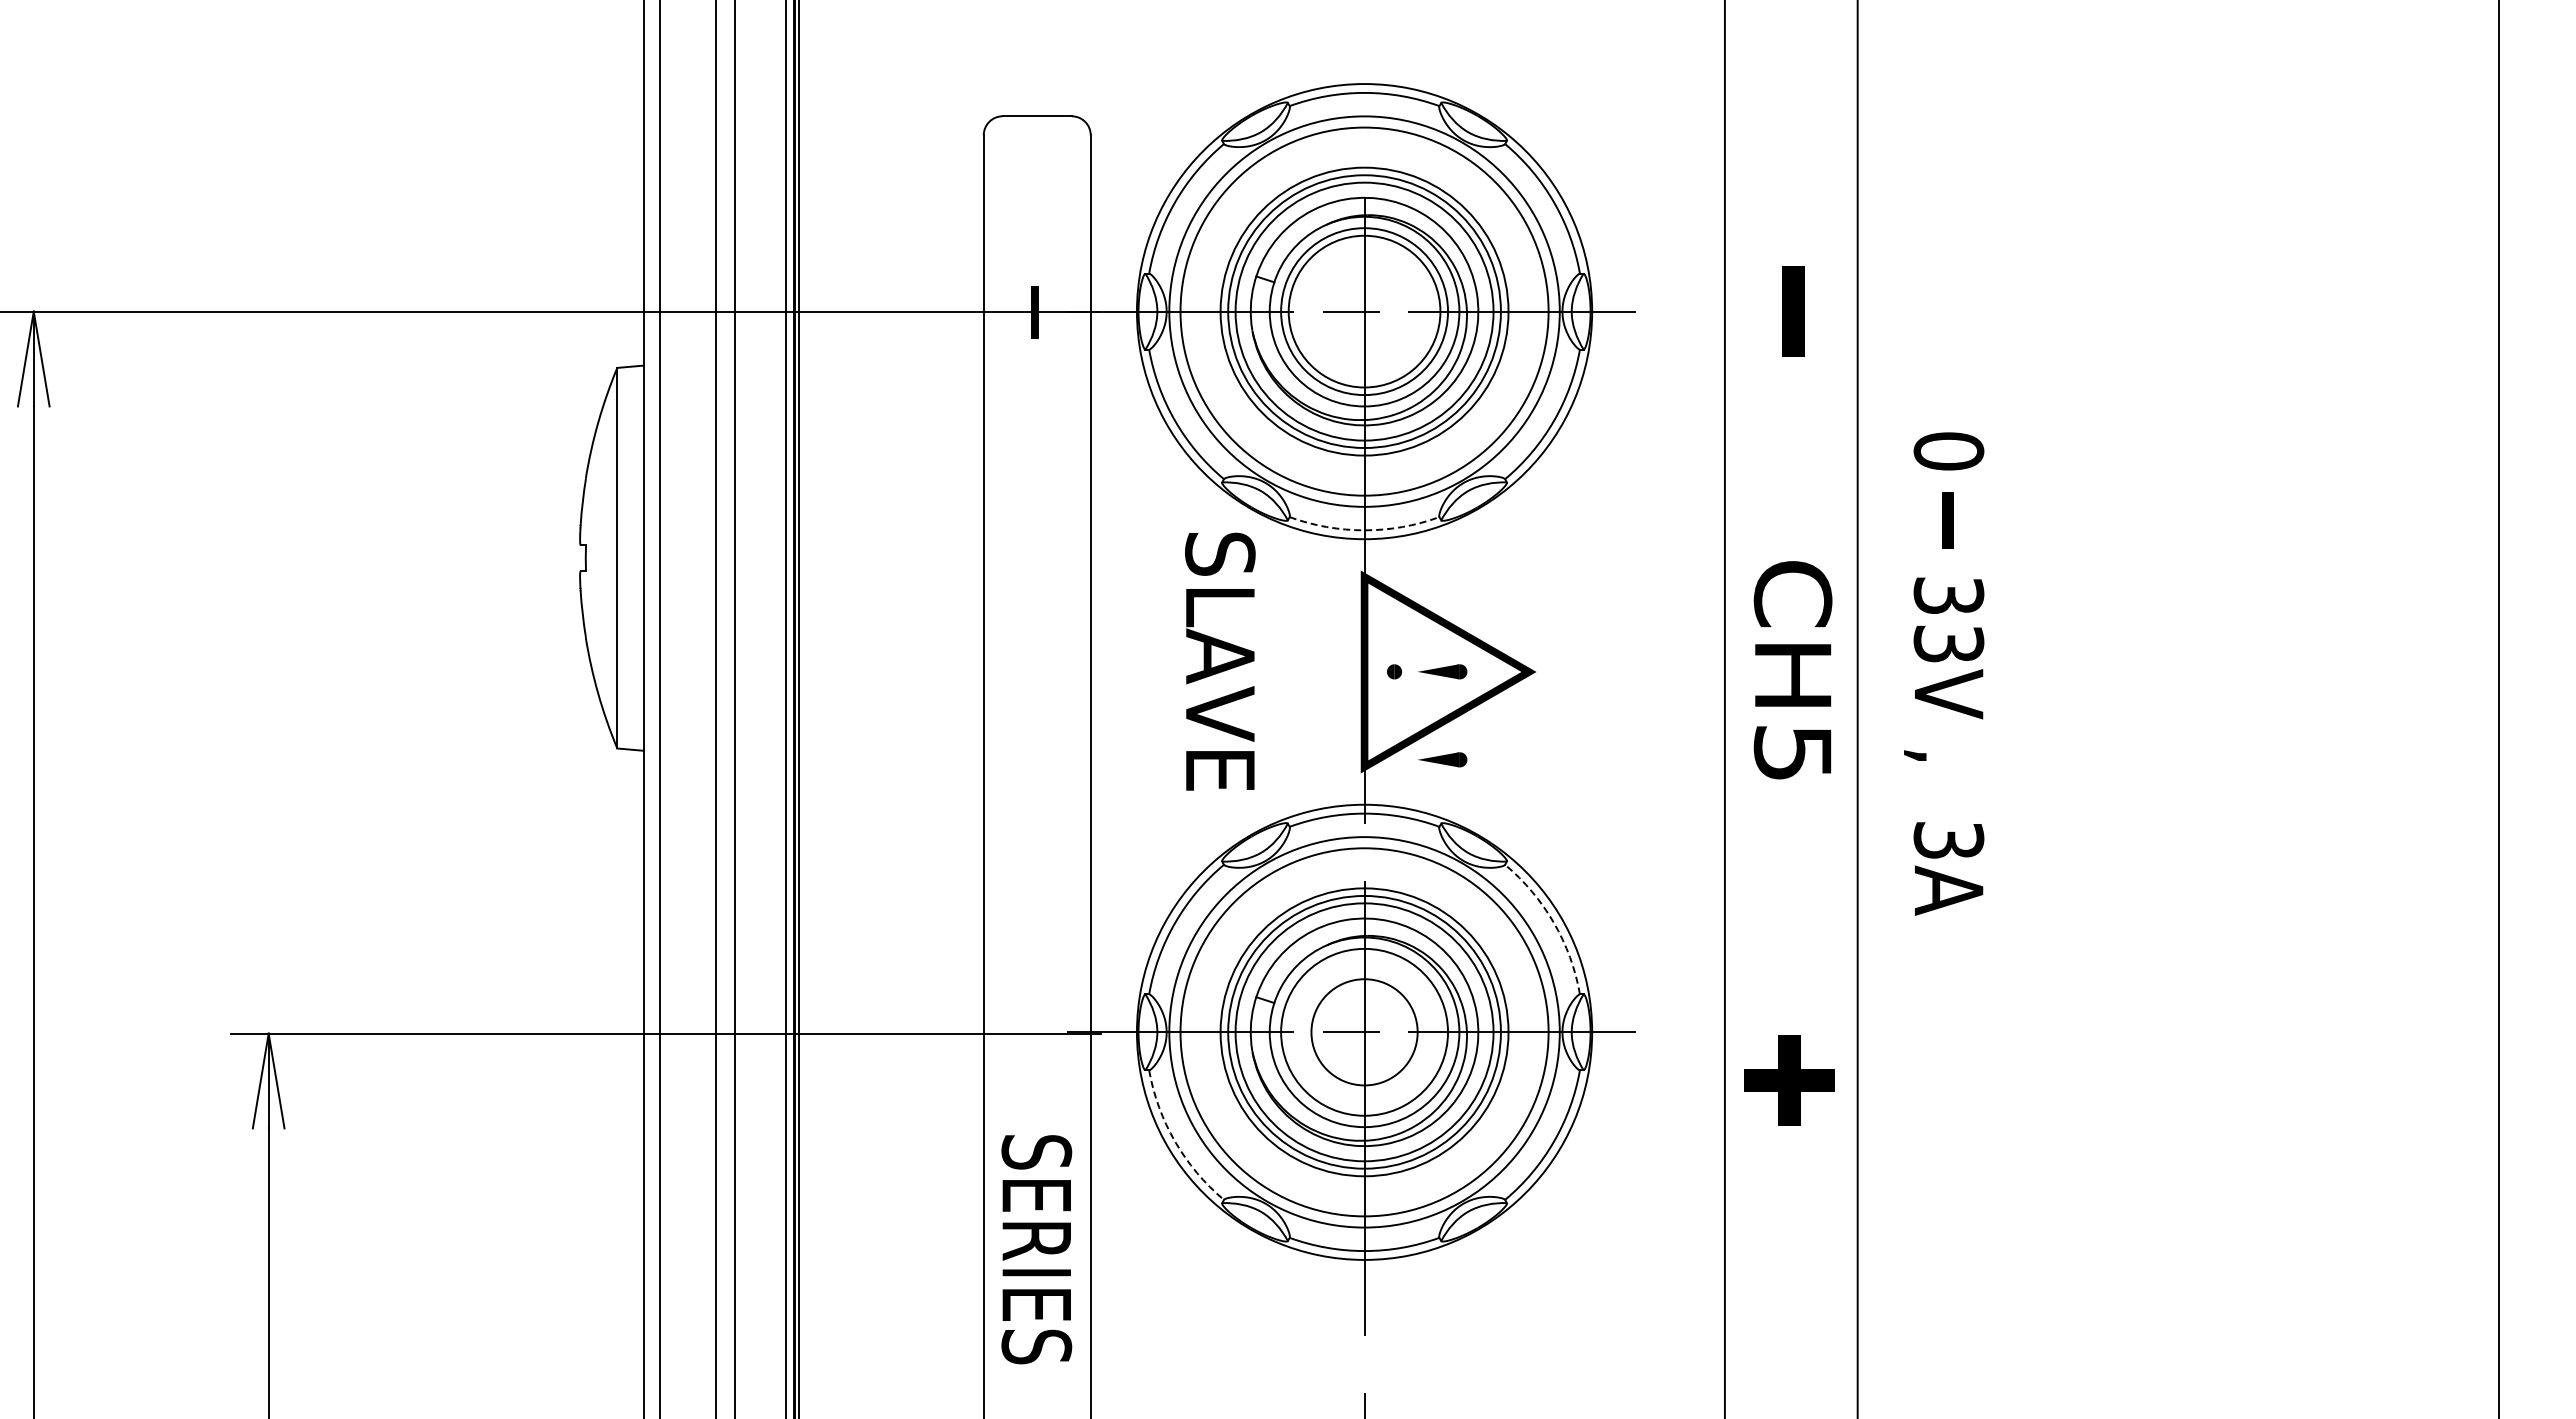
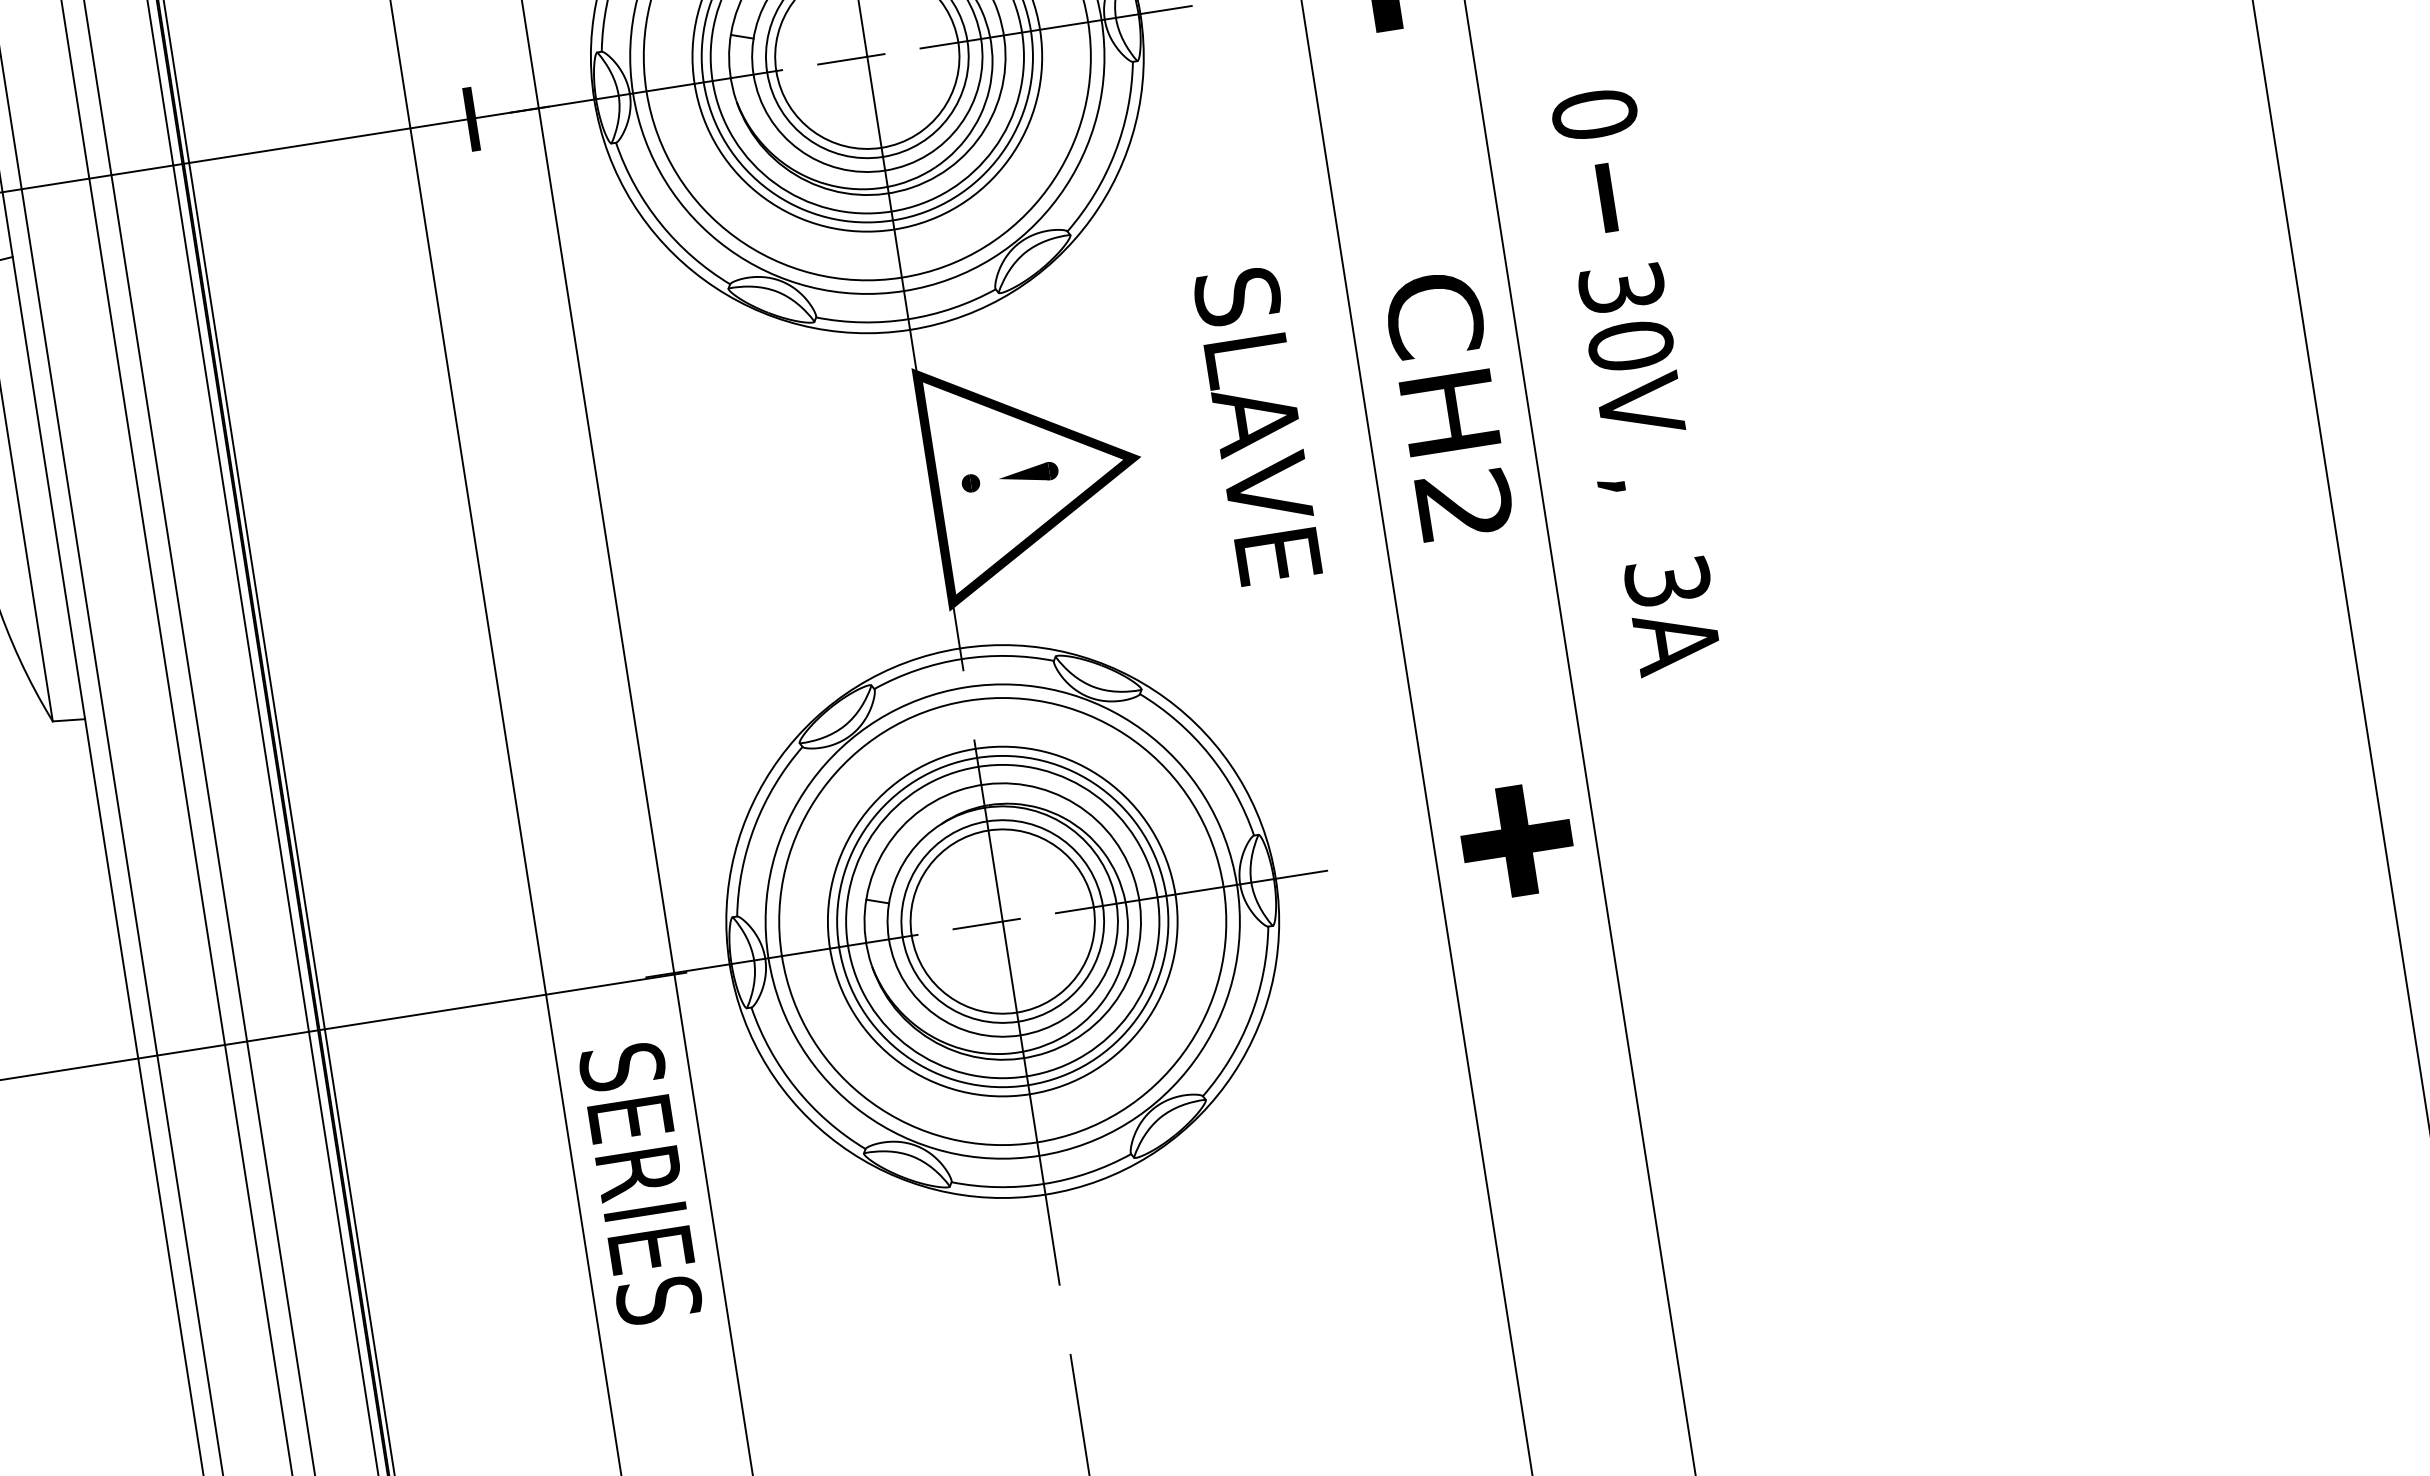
arc: (1364, 530) -> (908, 319), dashed -> solid
text: (1948, 644) -> (1630, 346), 33V -> 30V
text: (1220, 661) -> (1258, 425), moved
text: (1792, 752) -> (1463, 505), CH5 -> CH2
part: (1442, 759) -> (1045, 579), removed
arc: (1553, 922) -> (1208, 754), dashed -> solid
circle: (1364, 1032) -> (1002, 921), size x1.43
part: (1789, 1080) -> (1517, 841), moved
arc: (1175, 1141) -> (796, 1088), dashed -> solid
text: (1036, 1249) -> (640, 1183), moved

